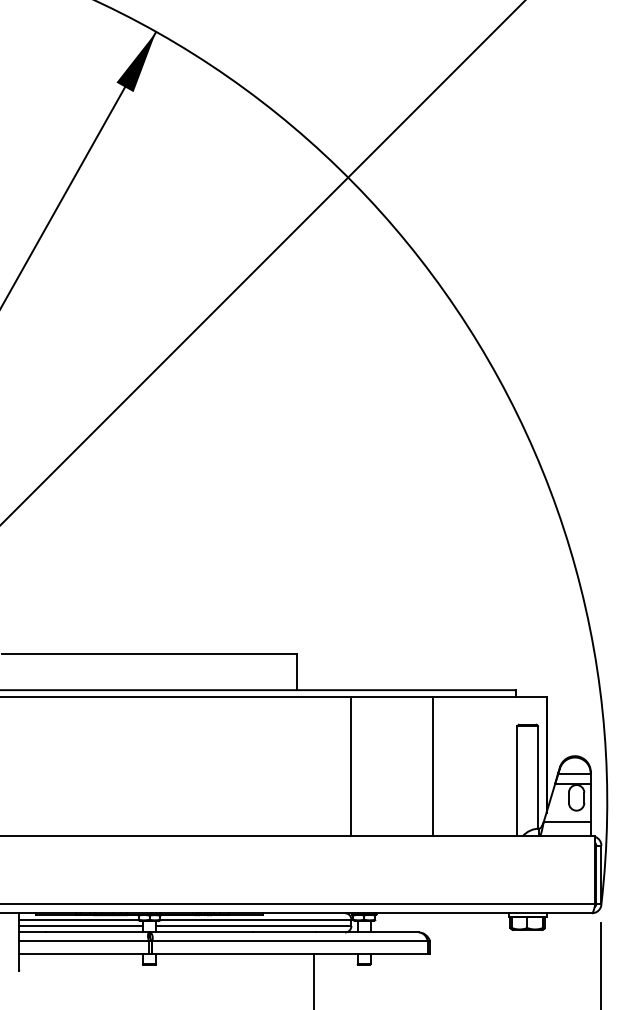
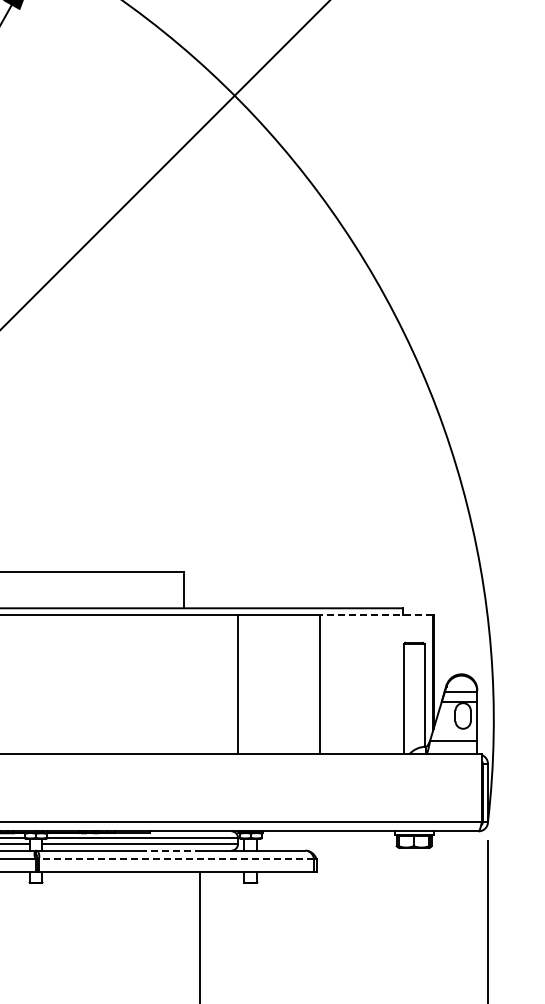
line: (489, 696) -> (376, 614), solid -> dashed
line: (283, 932) -> (170, 850), solid -> dashed
line: (290, 940) -> (177, 858), solid -> dashed

